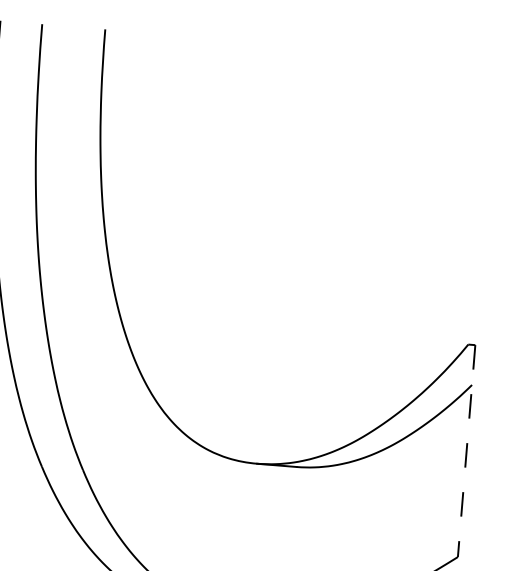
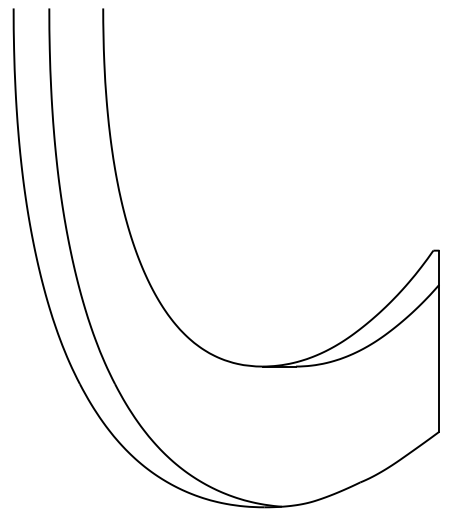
line: (466, 451) -> (439, 341), dashed -> solid

